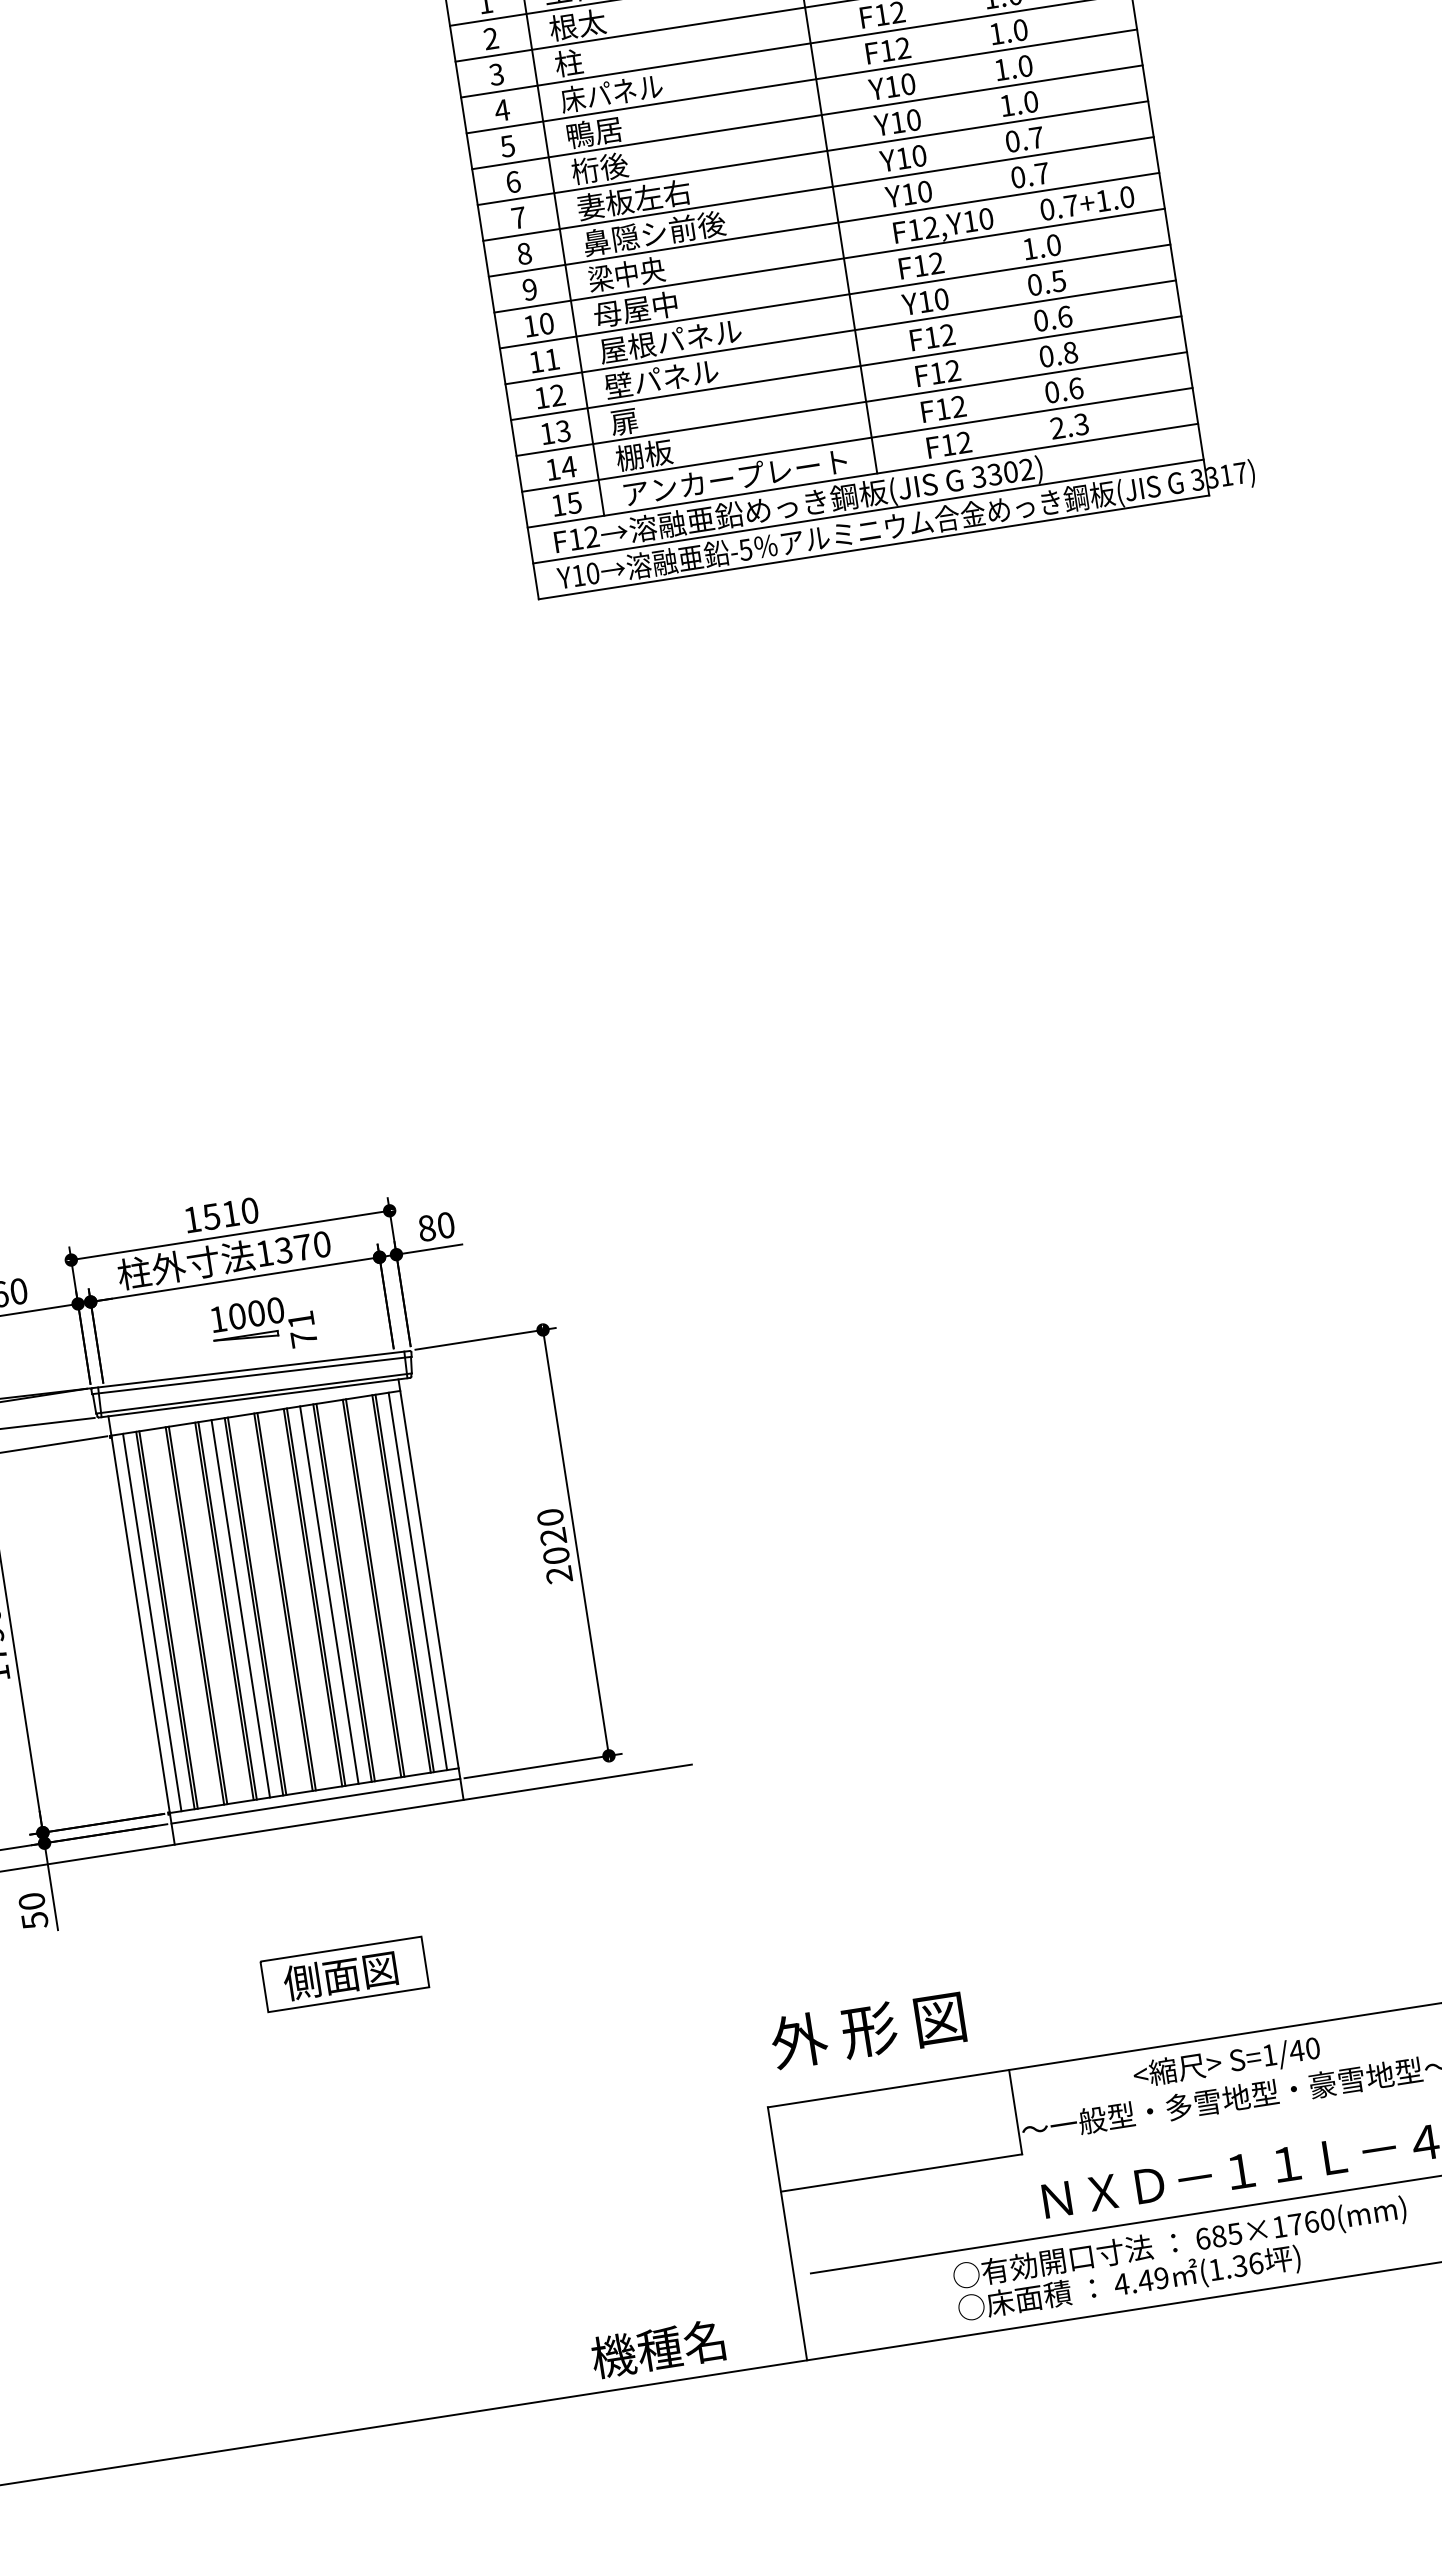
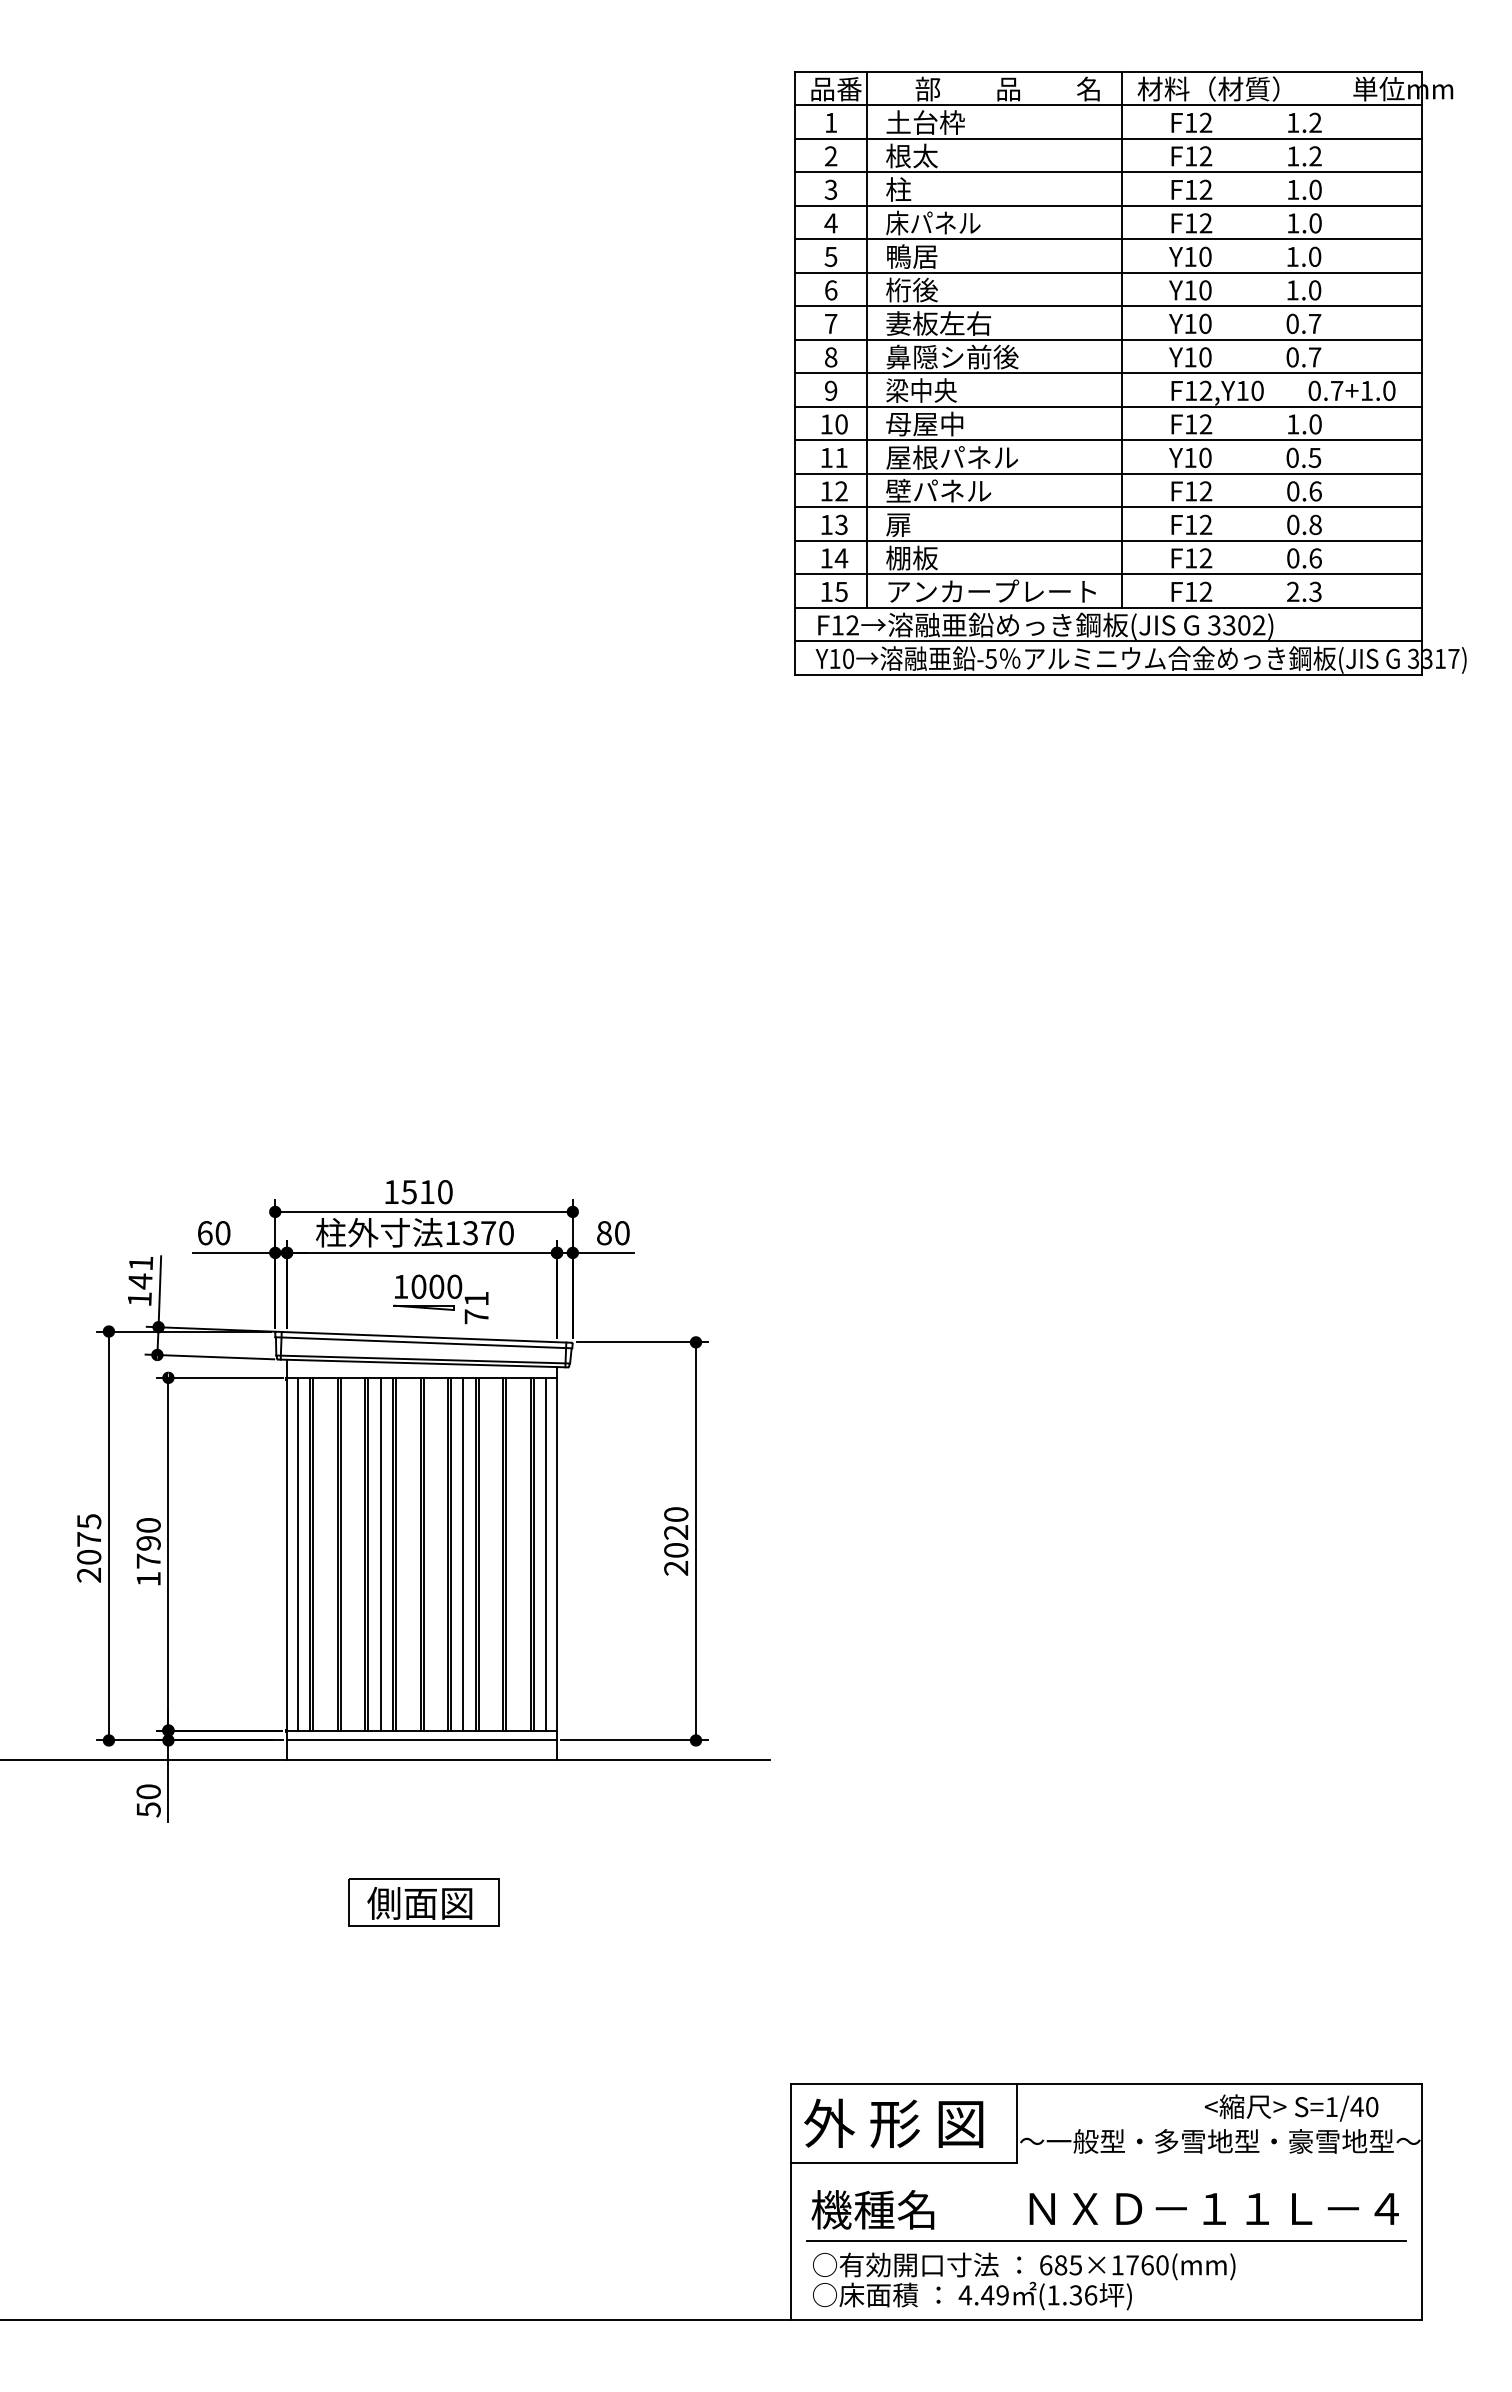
text: (867, 2030) -> (893, 2123), moved
text: (1226, 2062) -> (1291, 2107), moved
text: (1182, 2259) -> (1024, 2281), moved
text: (657, 2348) -> (872, 2209), moved

